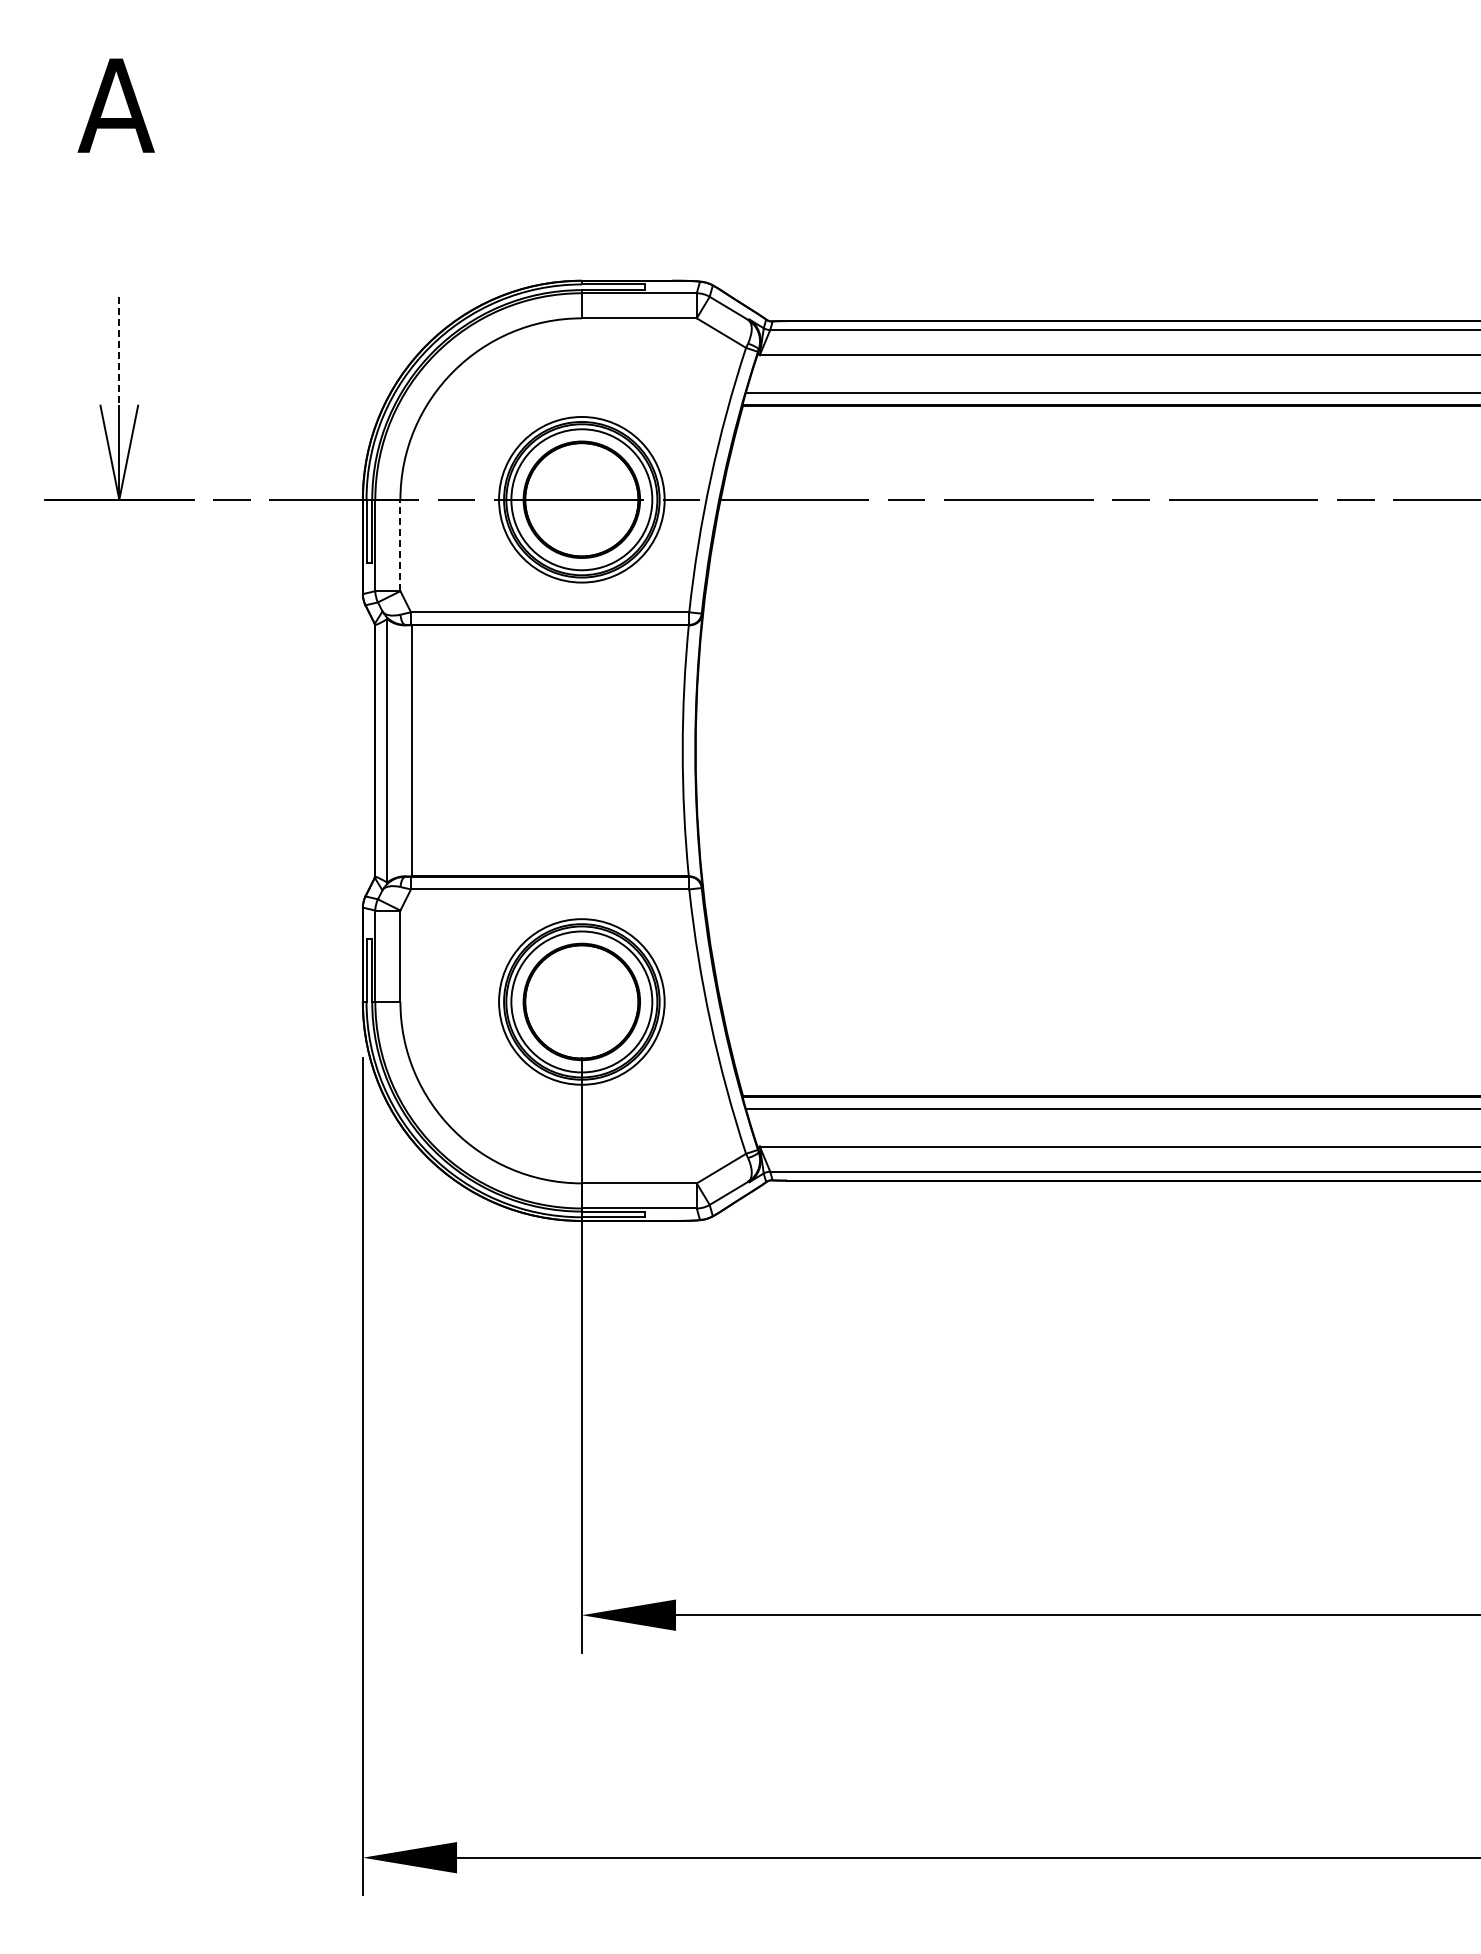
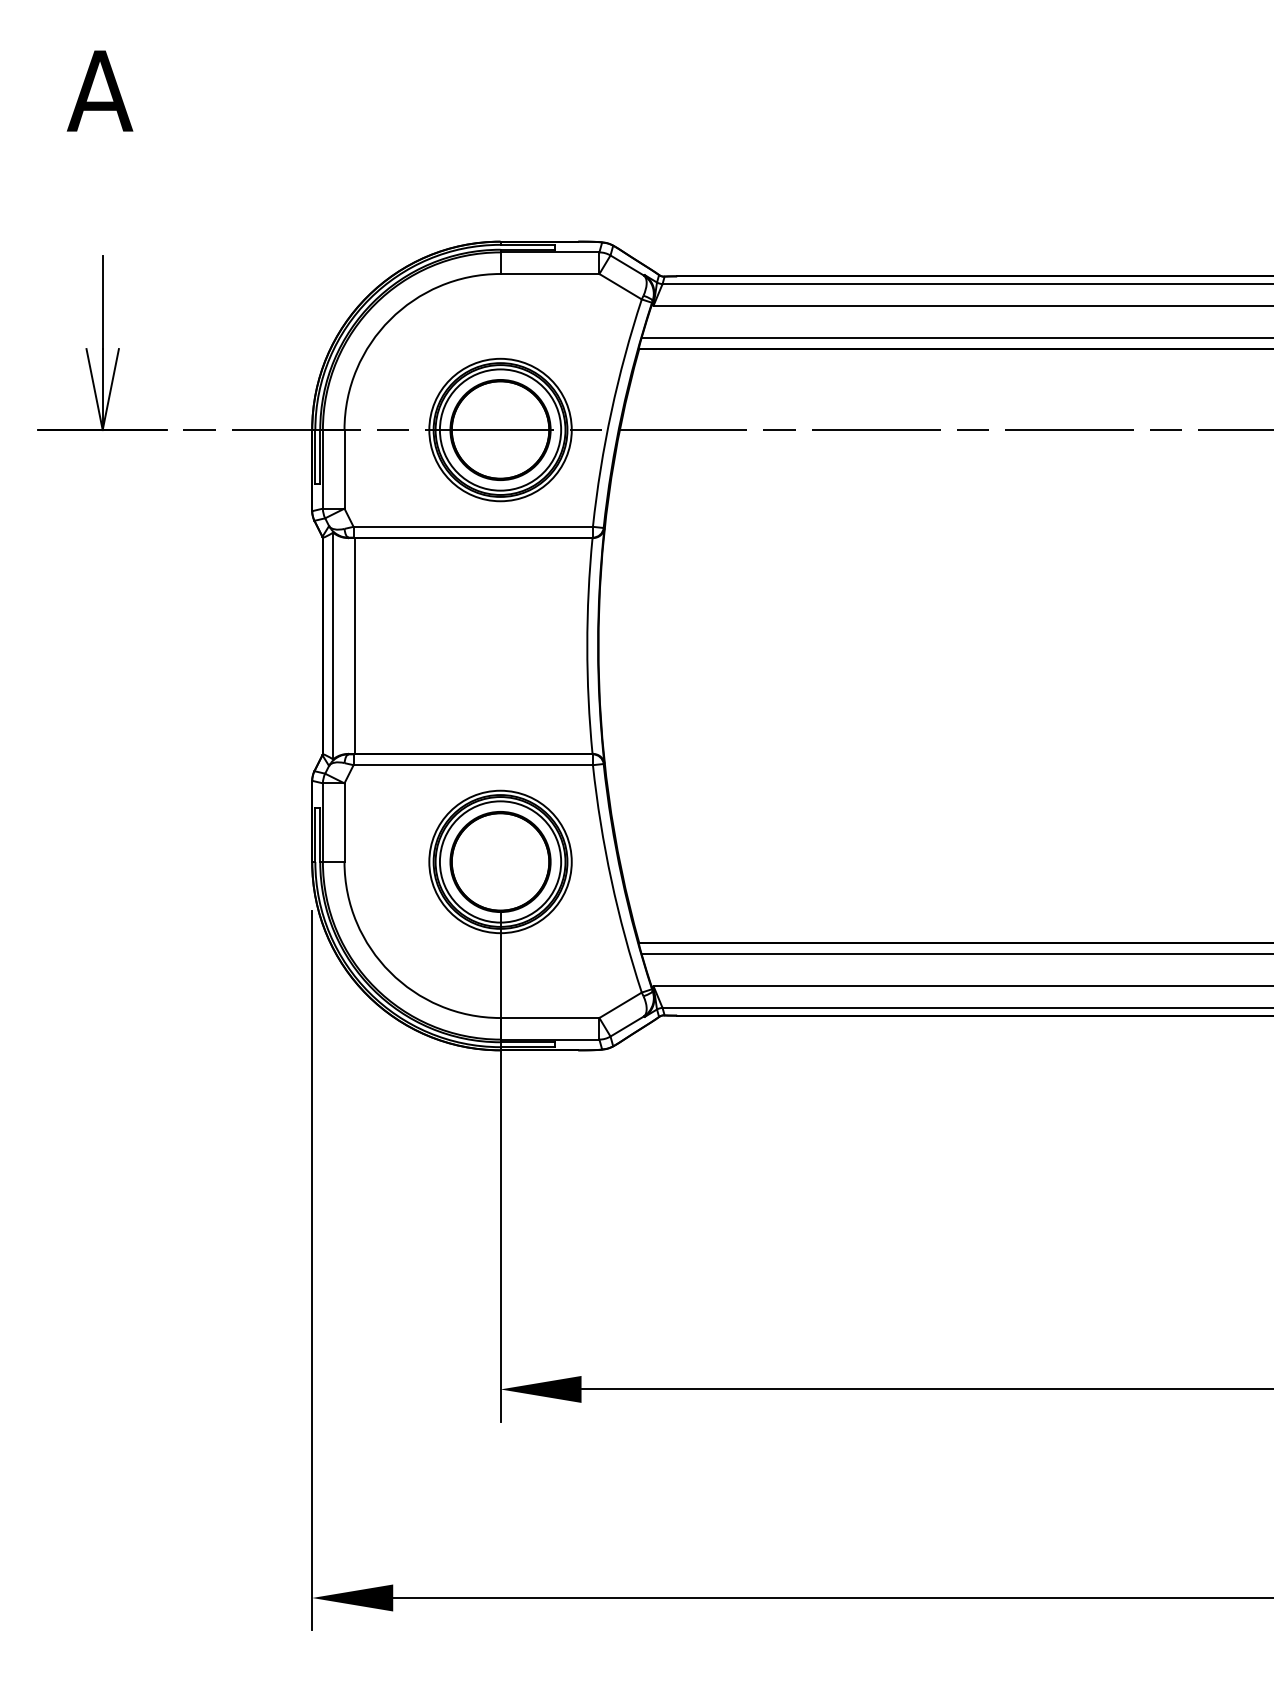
line: (119, 351) -> (102, 302), dashed -> solid
line: (400, 545) -> (344, 469), dashed -> solid

